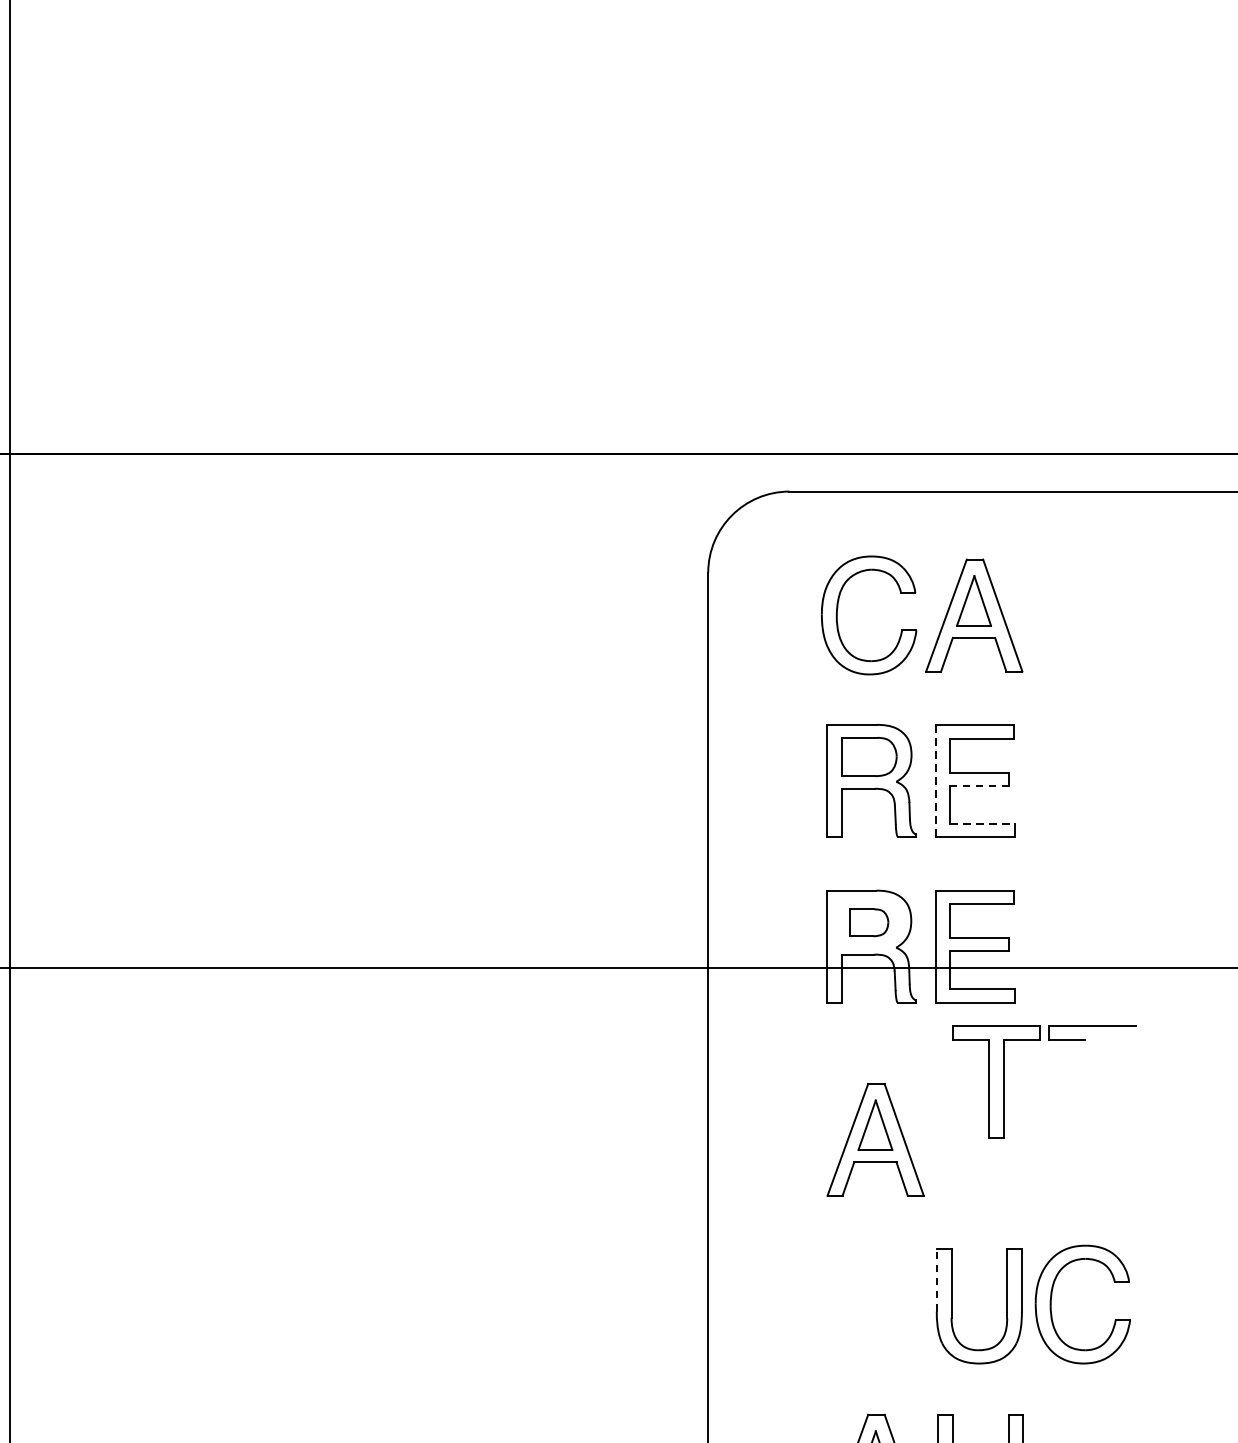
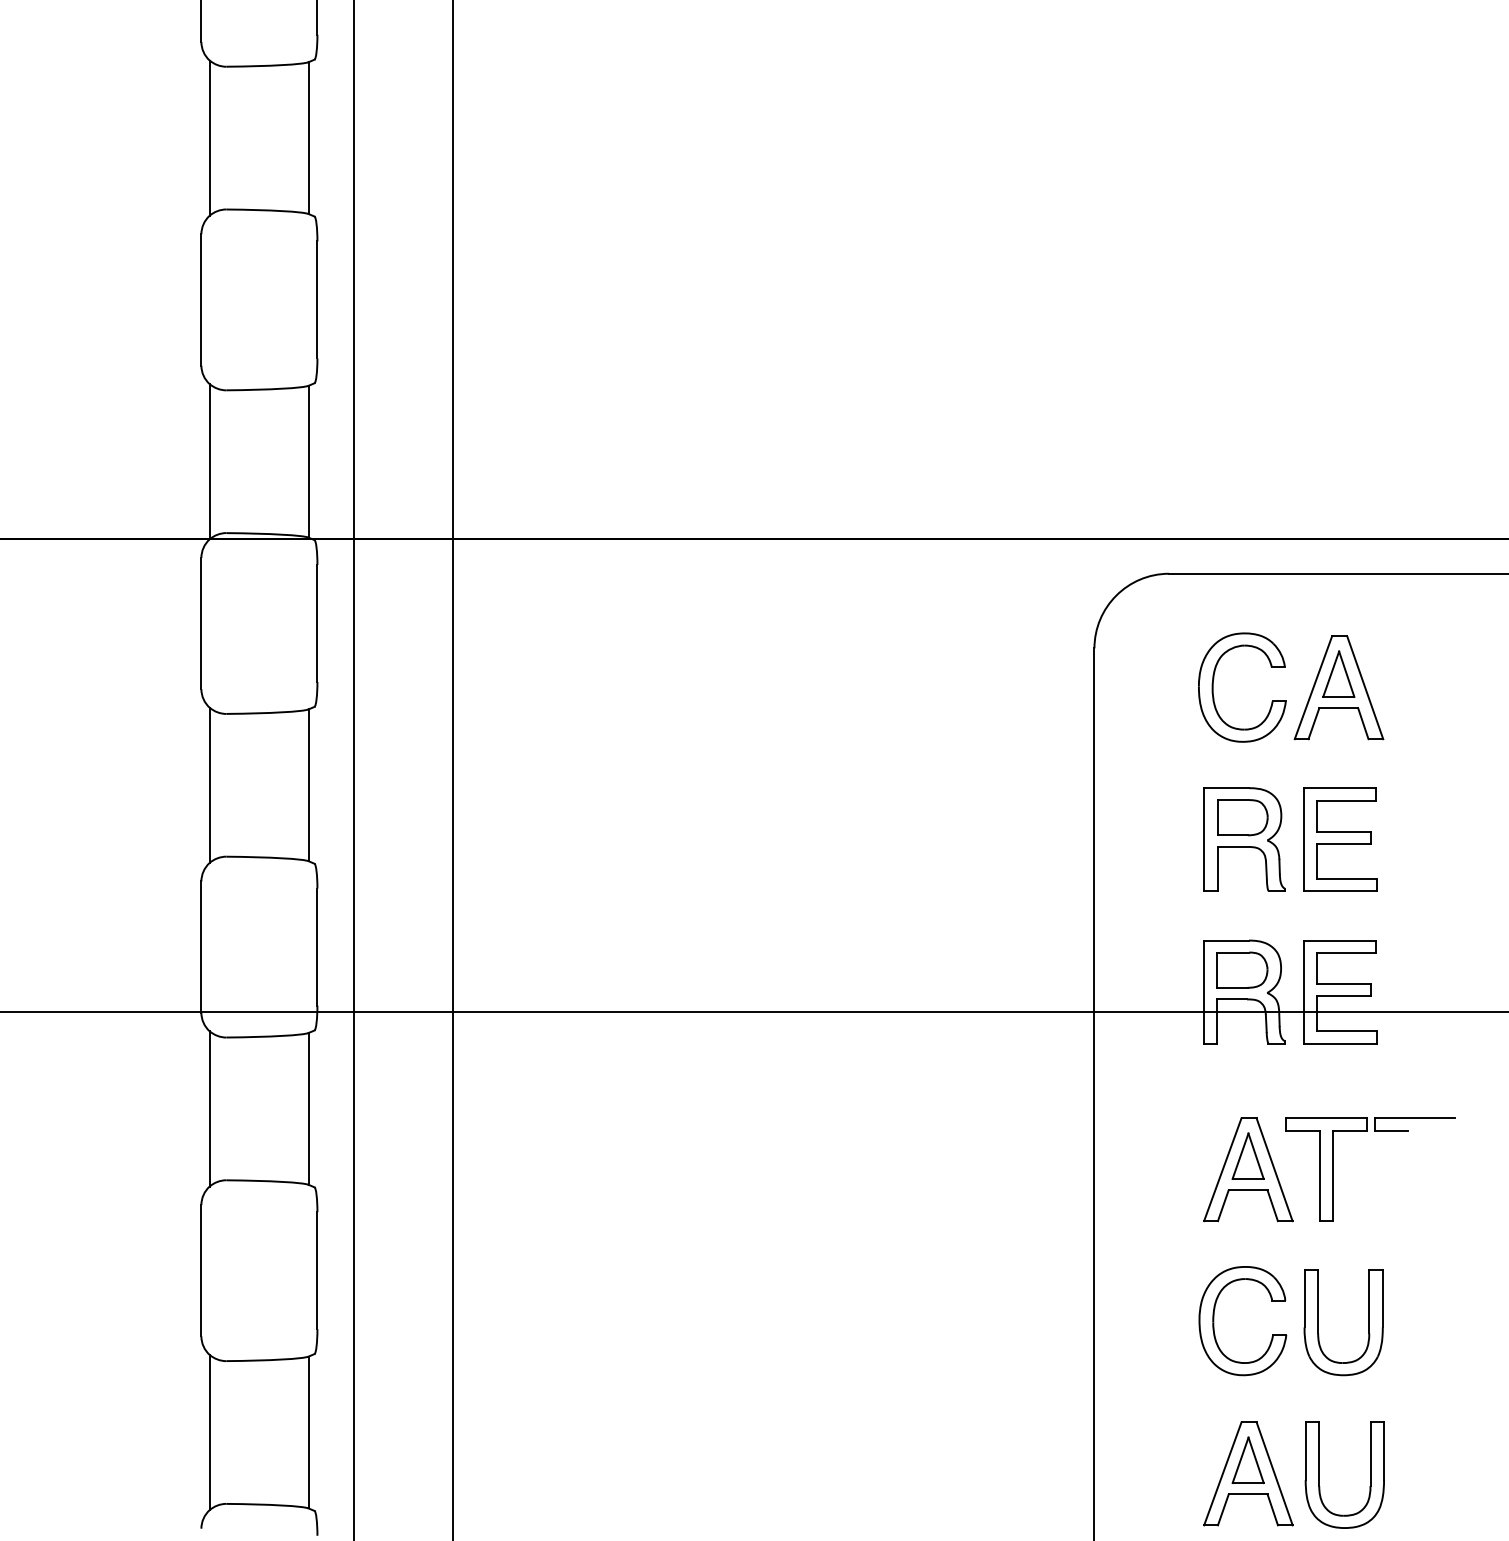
line: (935, 780) -> (1303, 839), dashed -> solid
line: (979, 785) -> (1343, 843), dashed -> solid
line: (982, 823) -> (1346, 878), dashed -> solid
part: (869, 922) -> (1242, 969), size x1.43
part: (1004, 1082) -> (1333, 1169), moved
line: (936, 1280) -> (1304, 1298), dashed -> solid
part: (1052, 1305) -> (1214, 1321), moved

